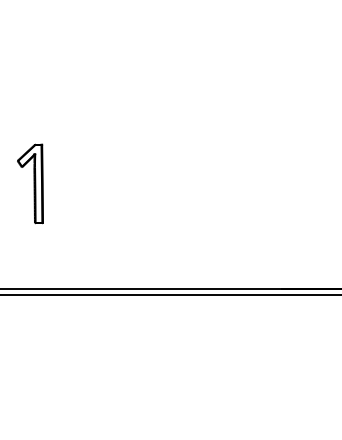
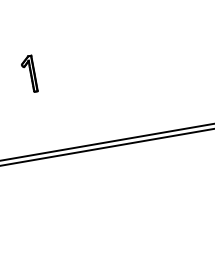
part: (30, 183) -> (29, 74), size x0.6

